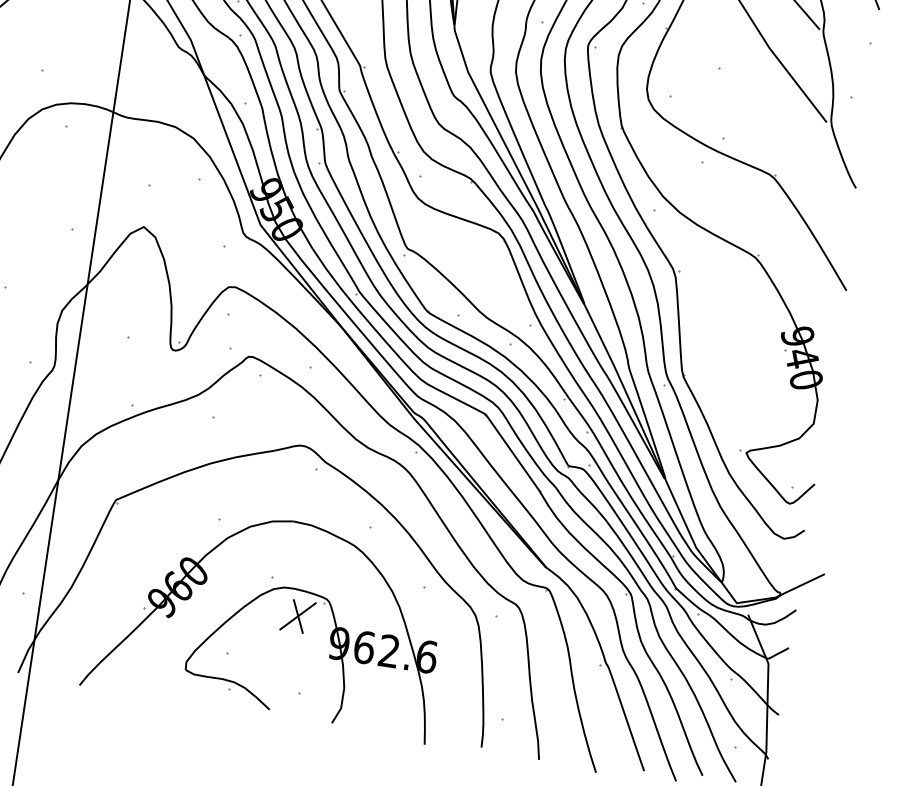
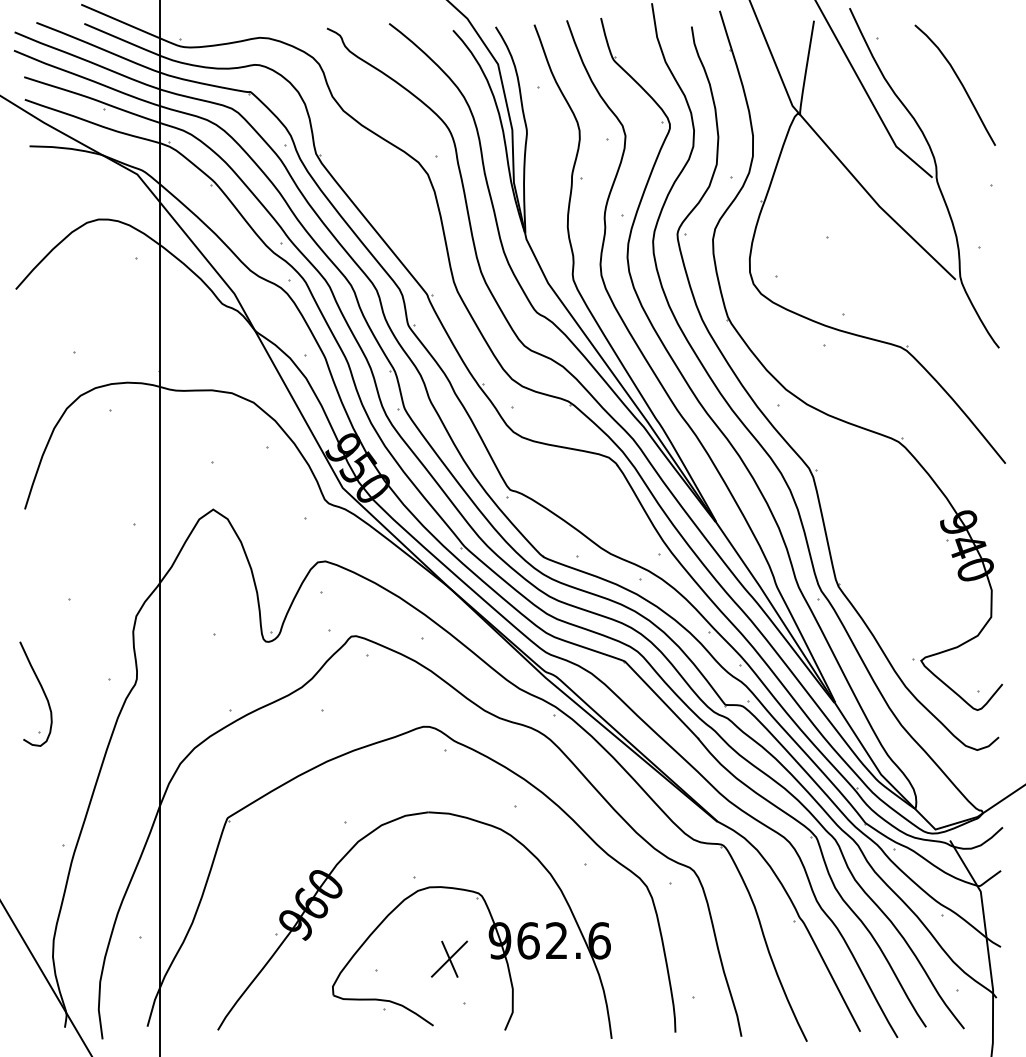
part: (298, 615) -> (449, 958), moved

